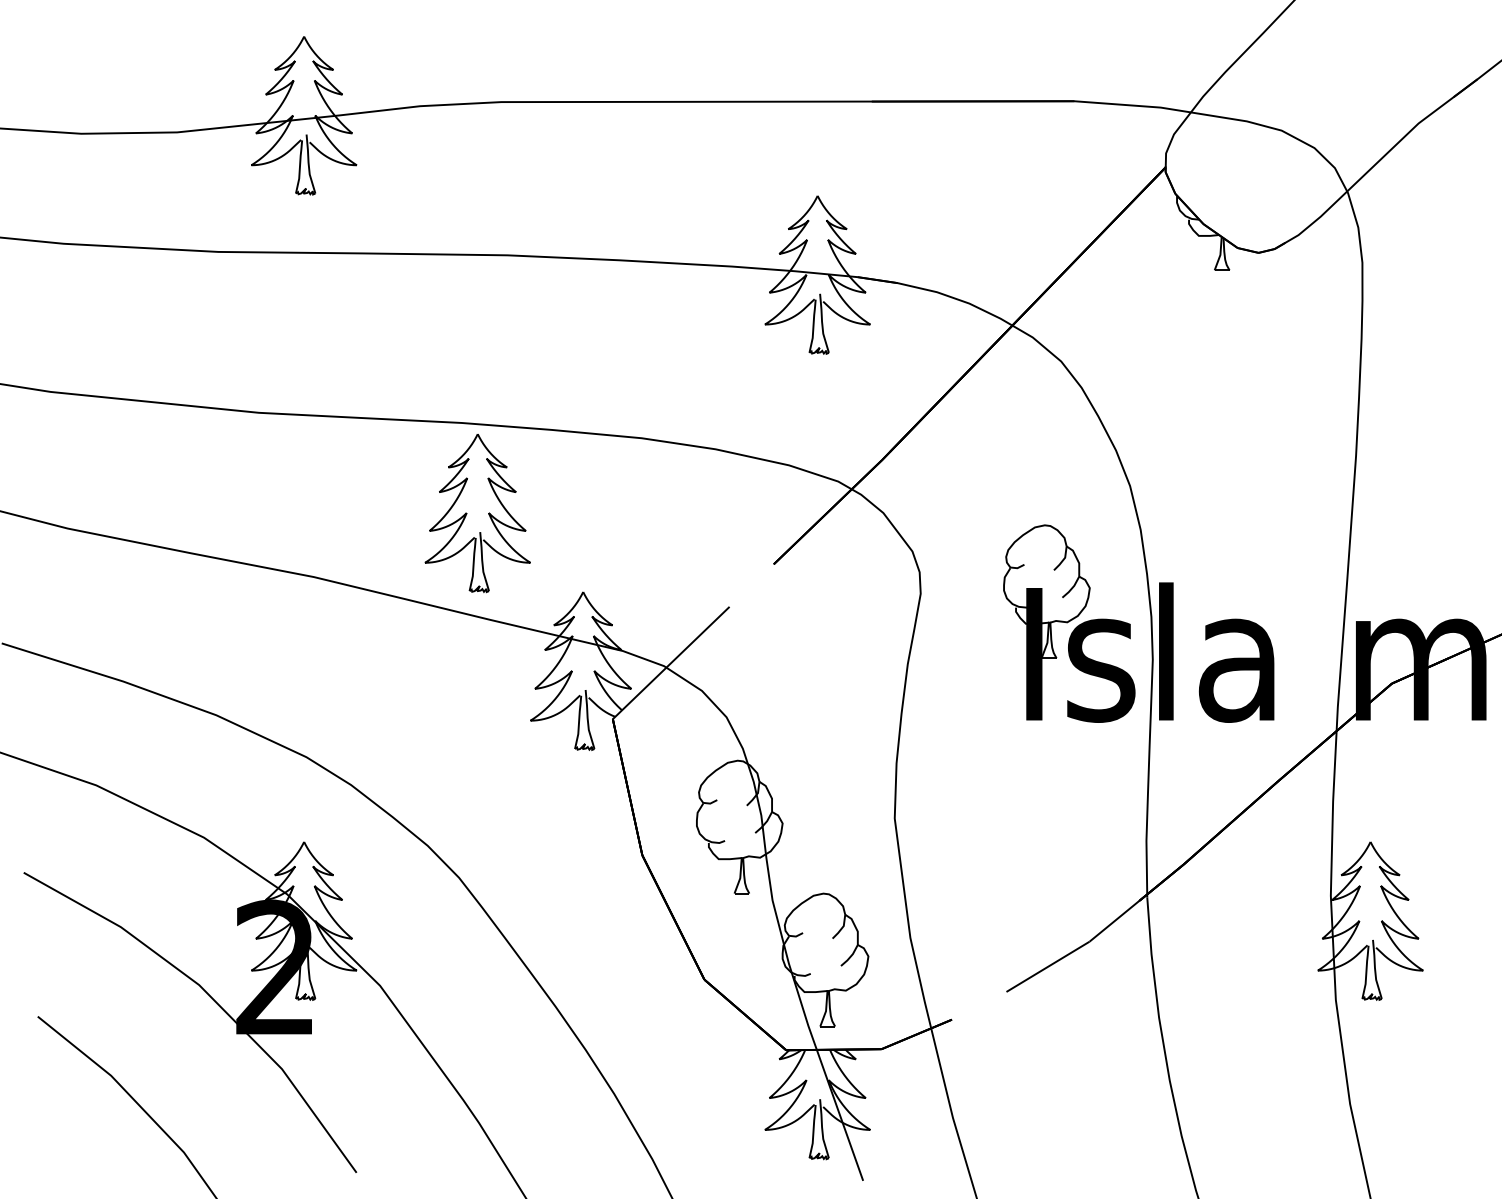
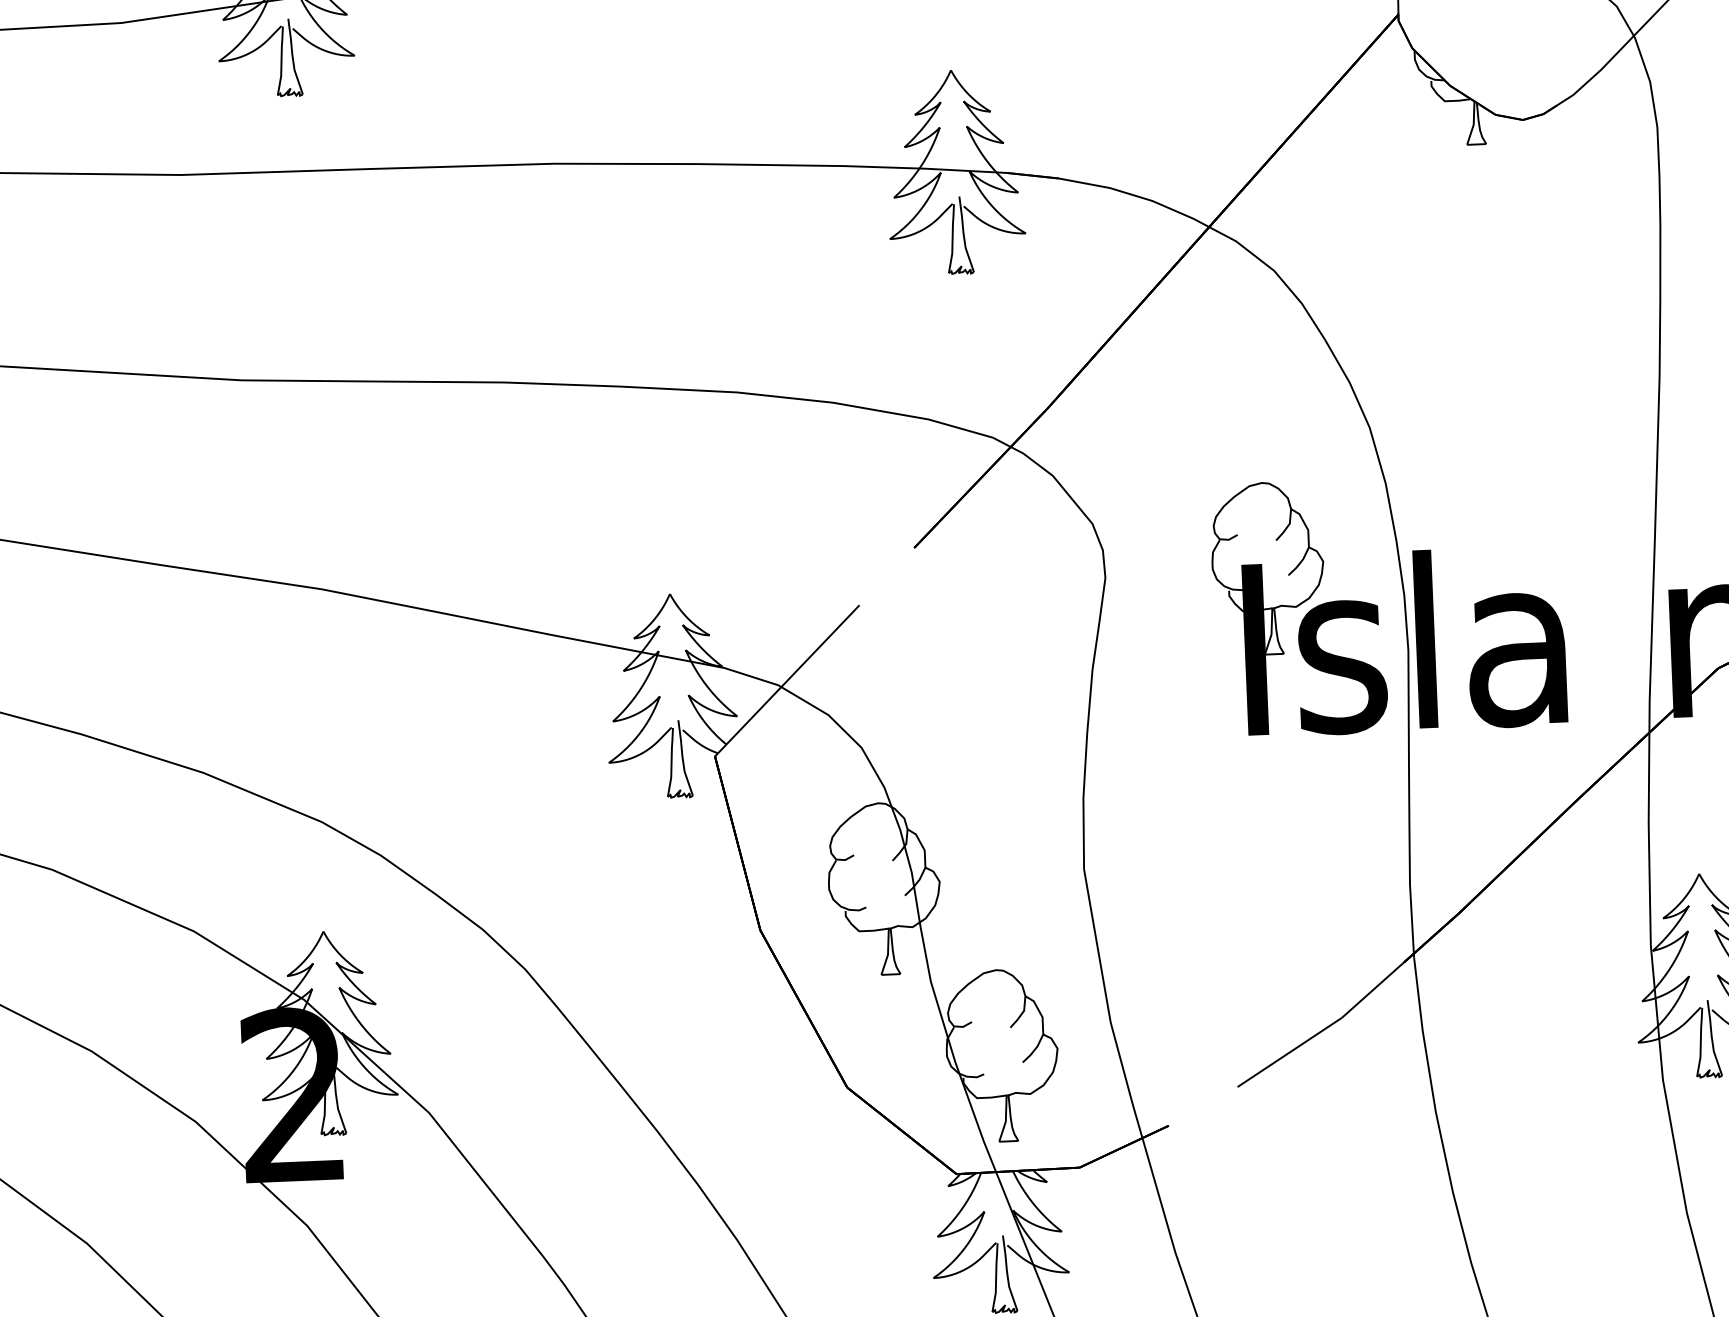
part: (467, 513) -> (516, 498), removed

